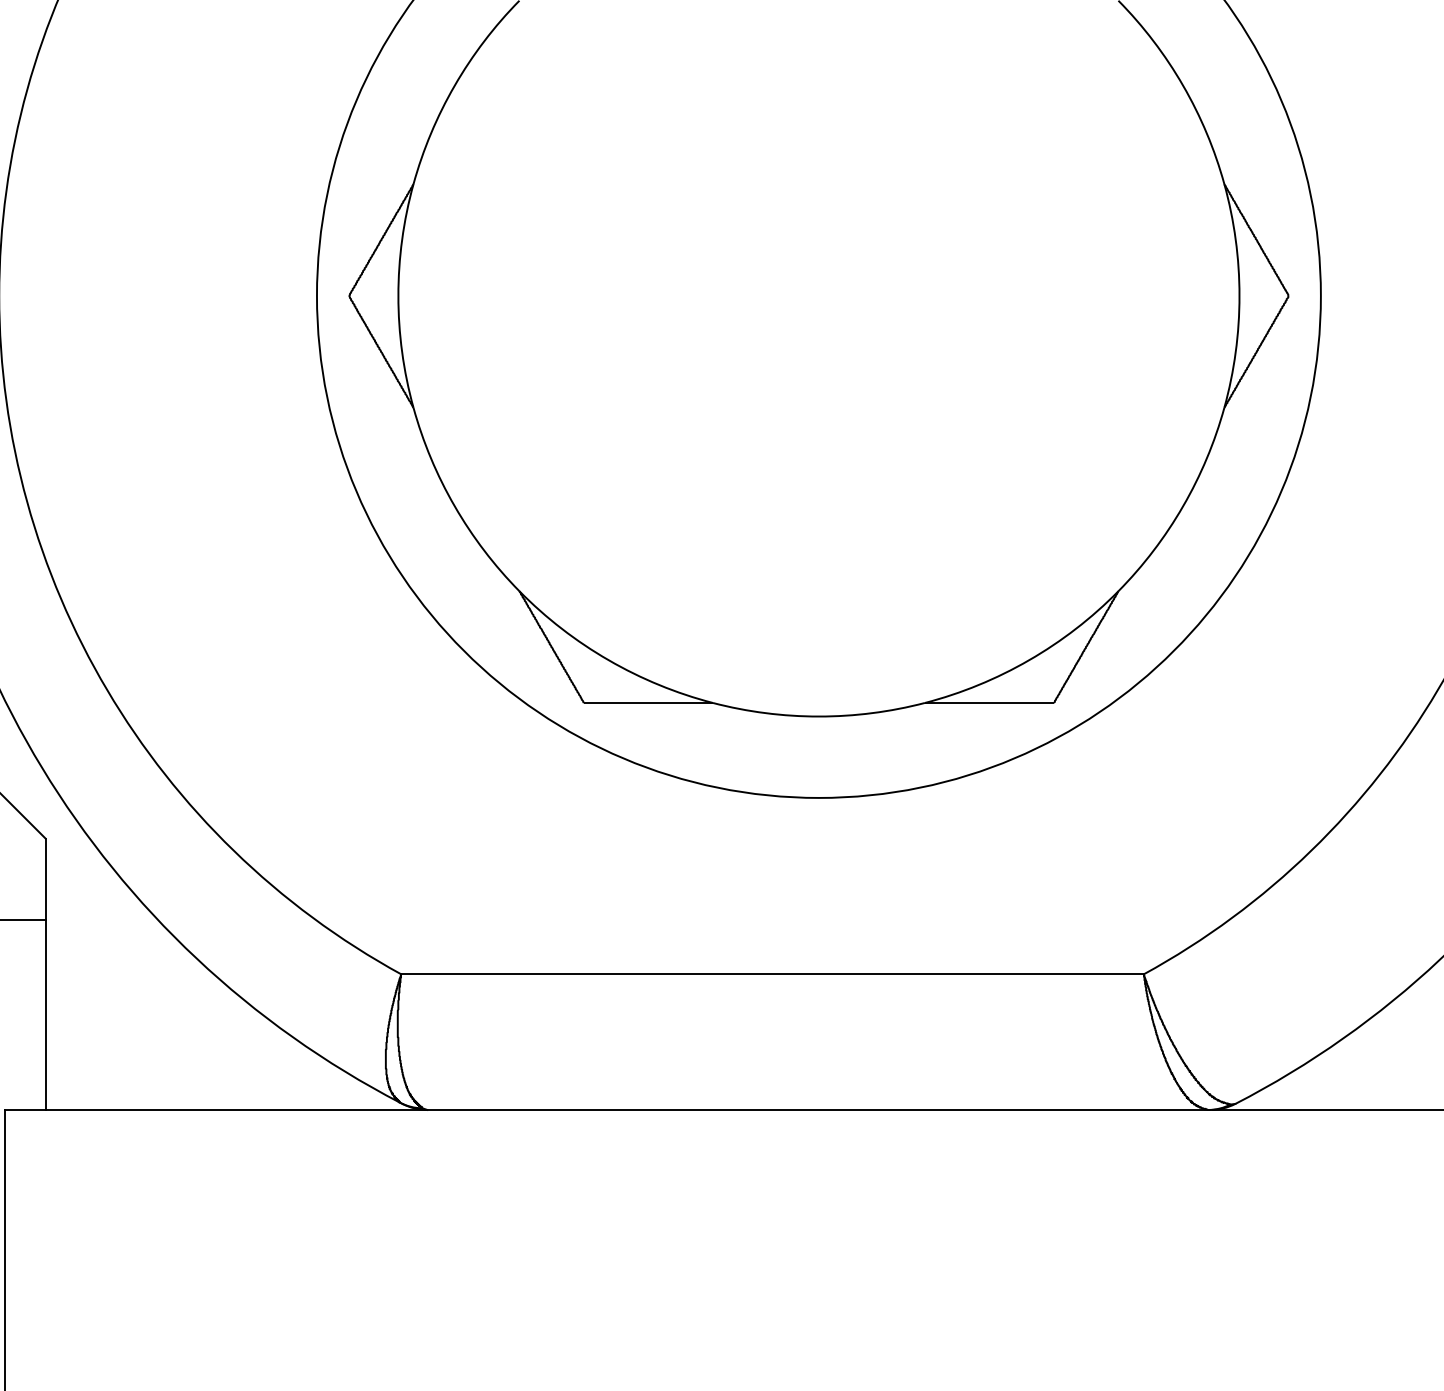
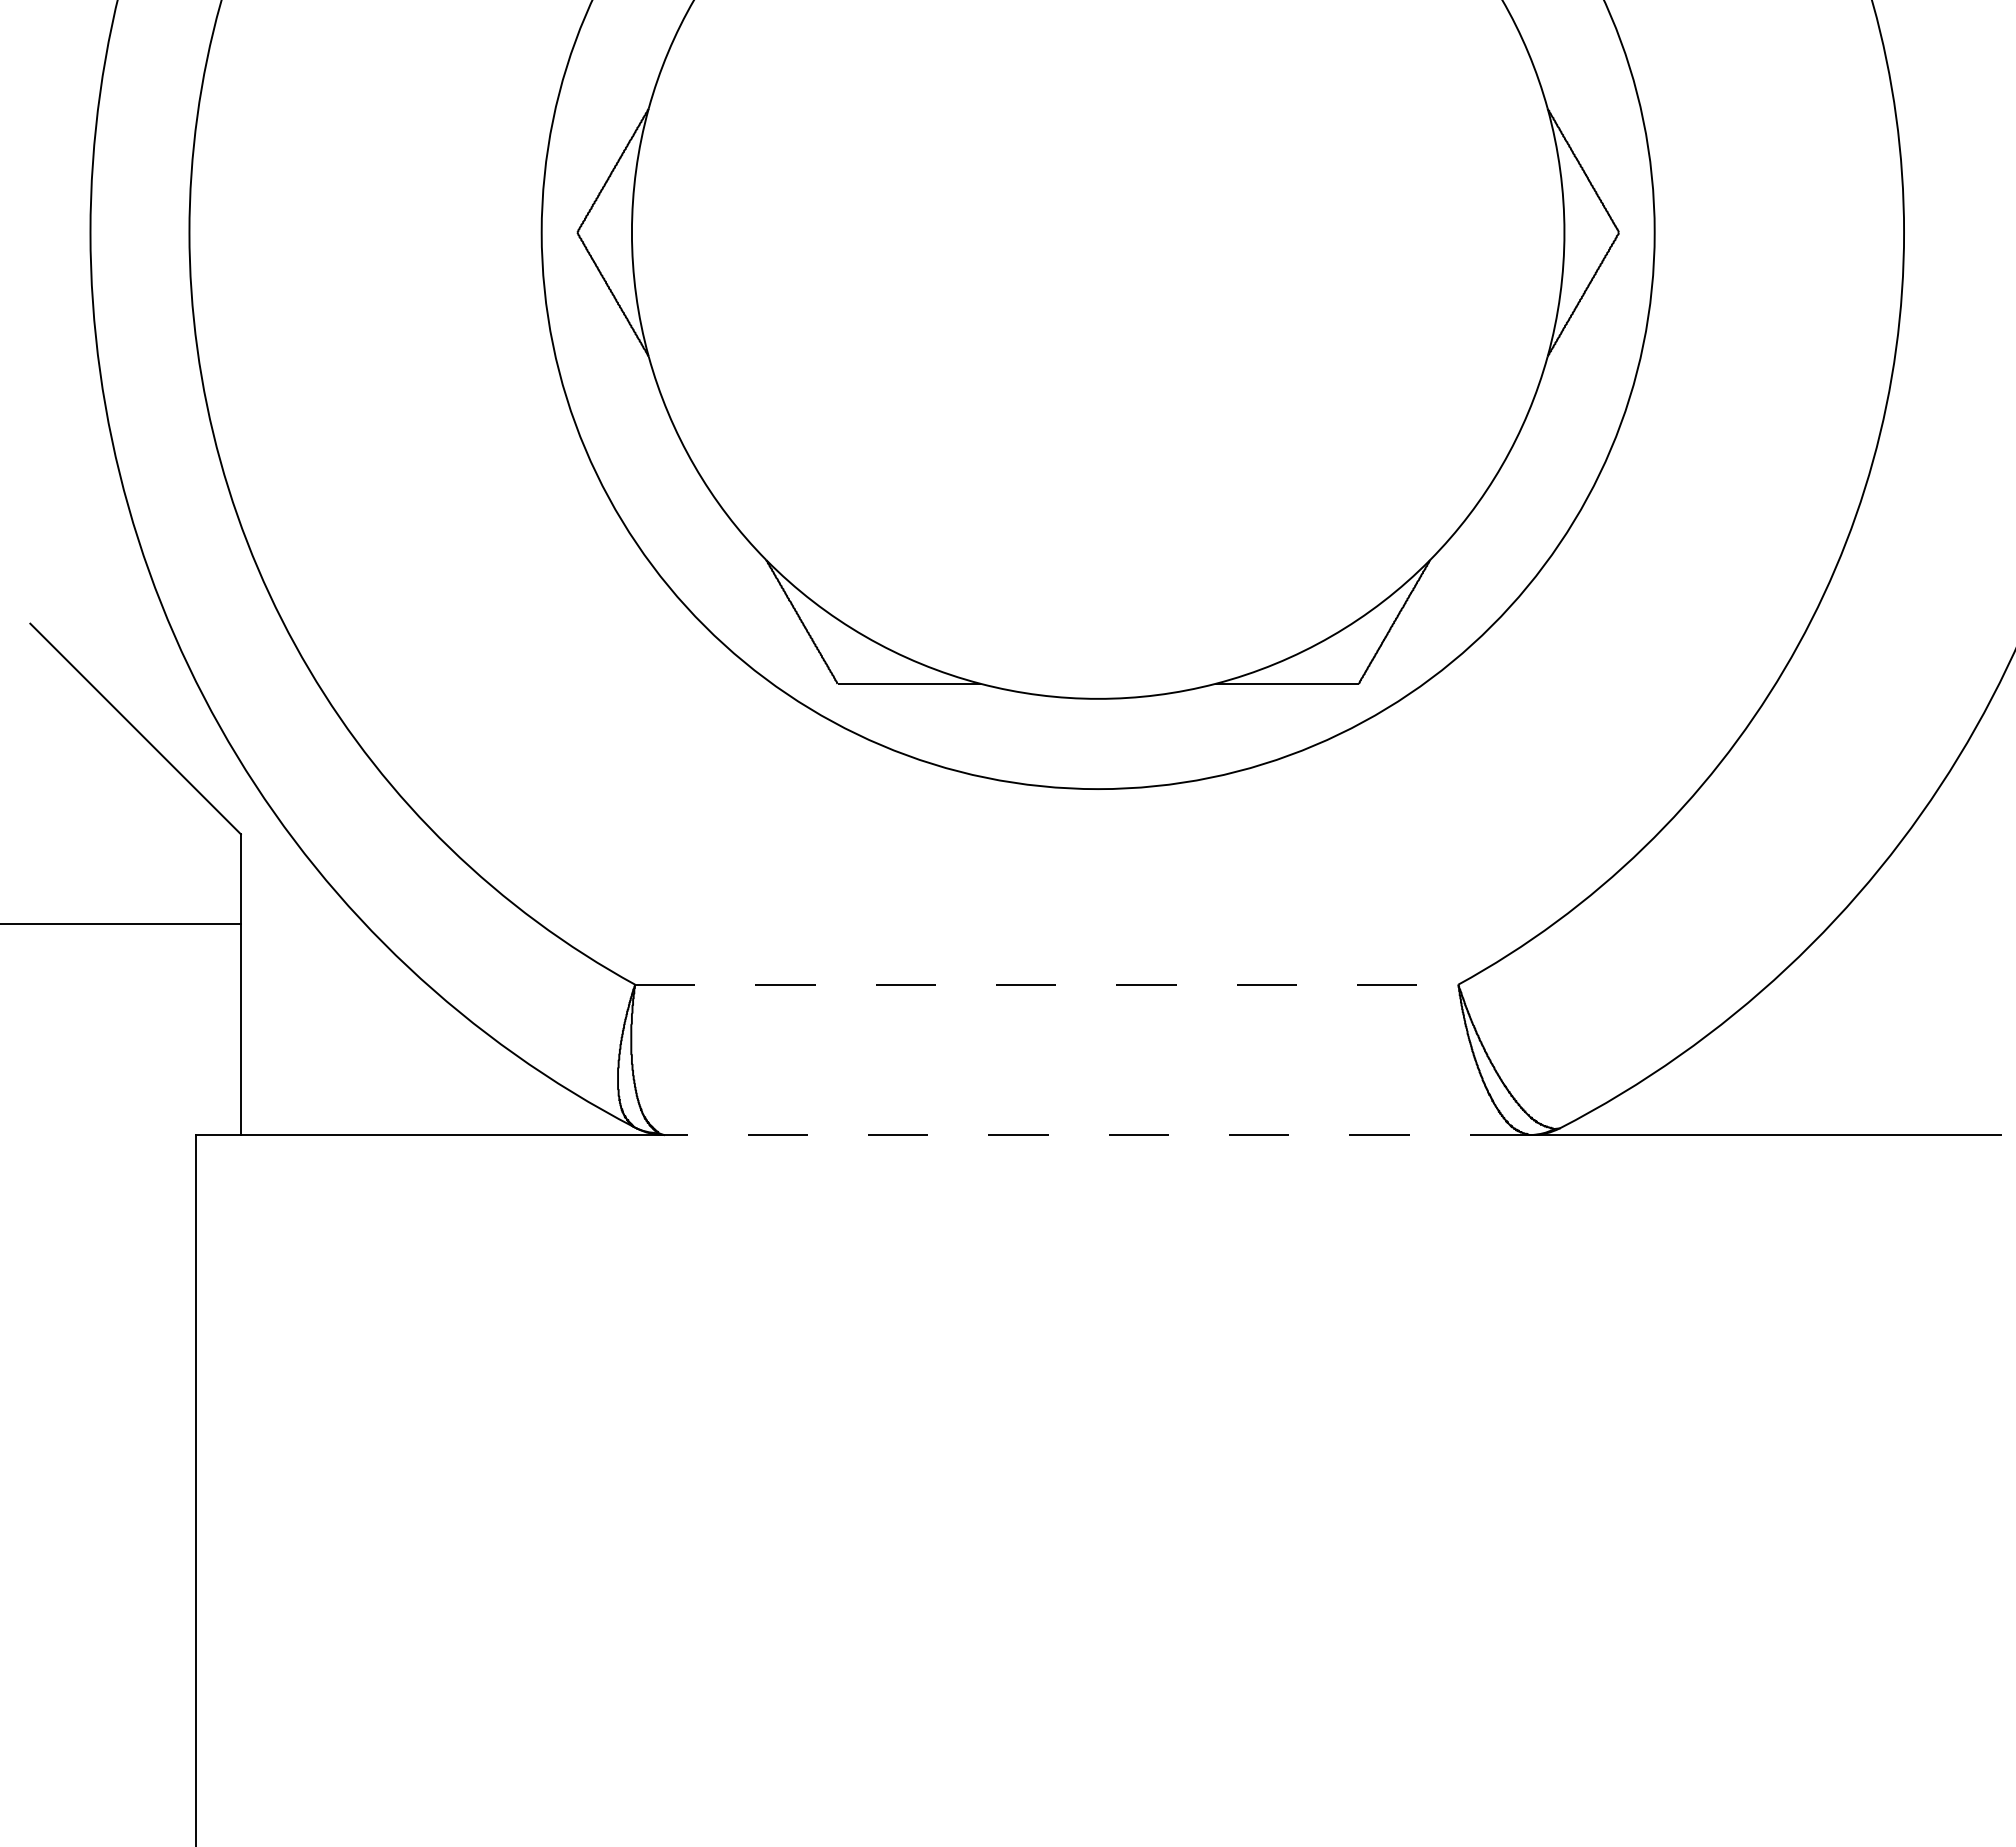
line: (772, 974) -> (1046, 984), solid -> dashed
line: (818, 1110) -> (1097, 1135), solid -> dashed

